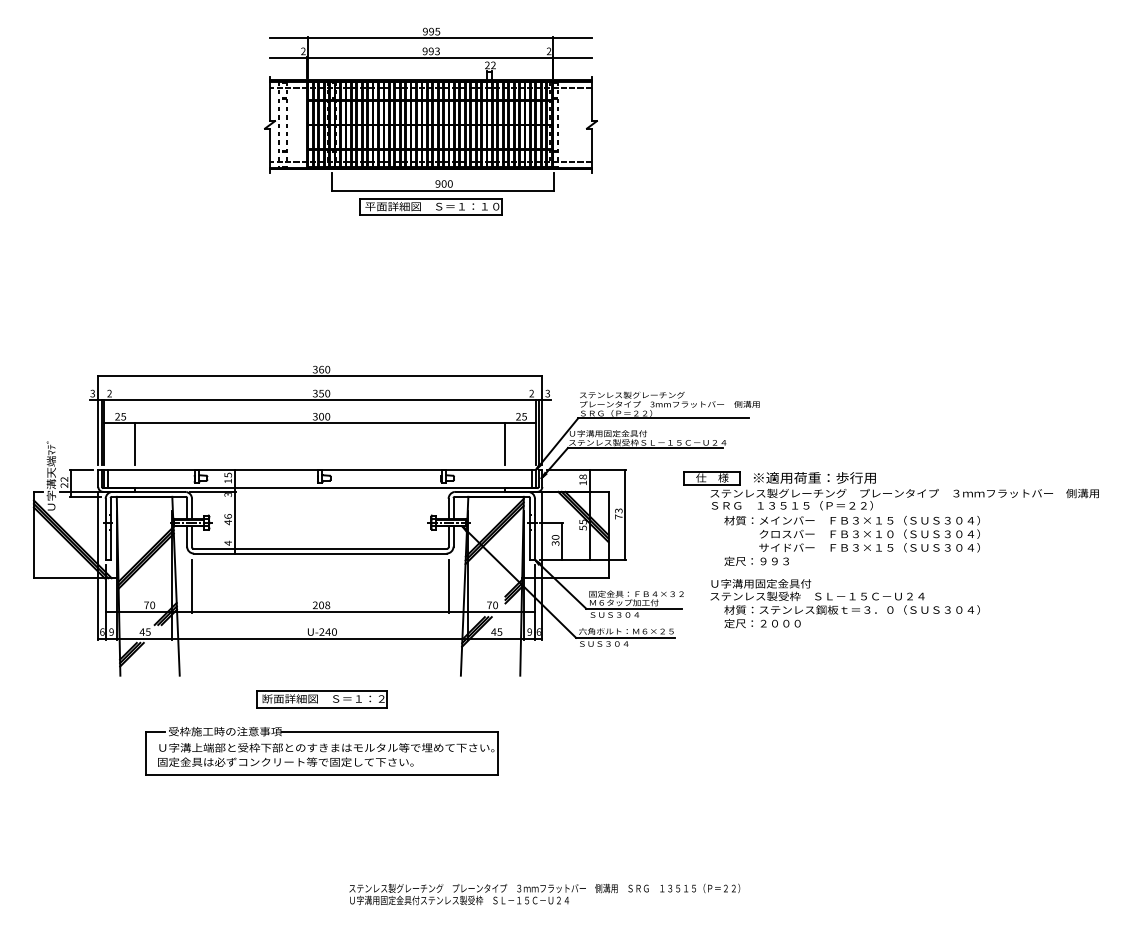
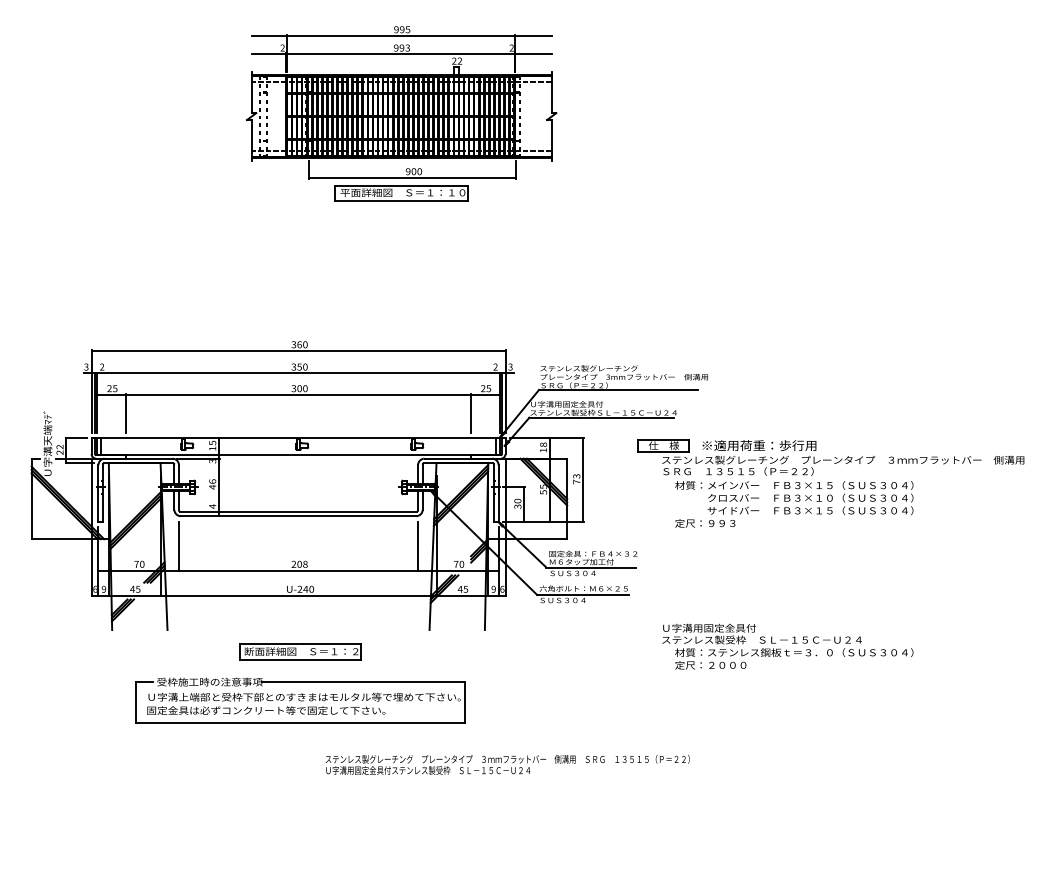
text: (844, 603) -> (787, 646), moved
text: (544, 894) -> (507, 764), moved

